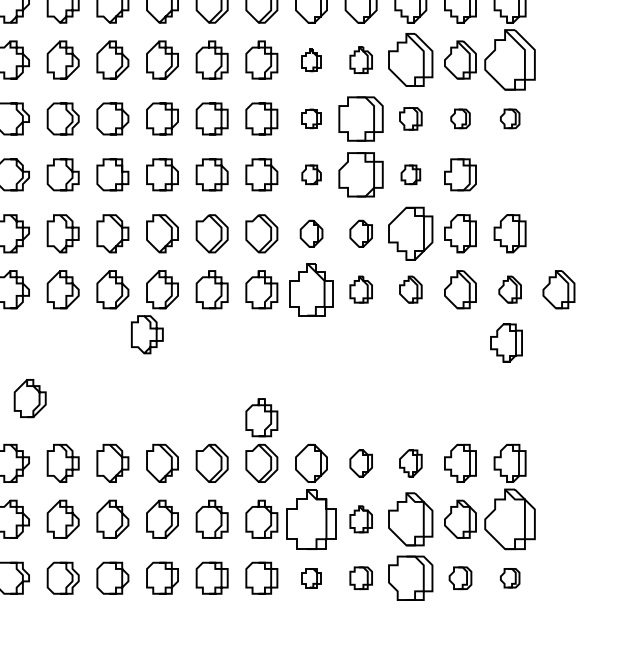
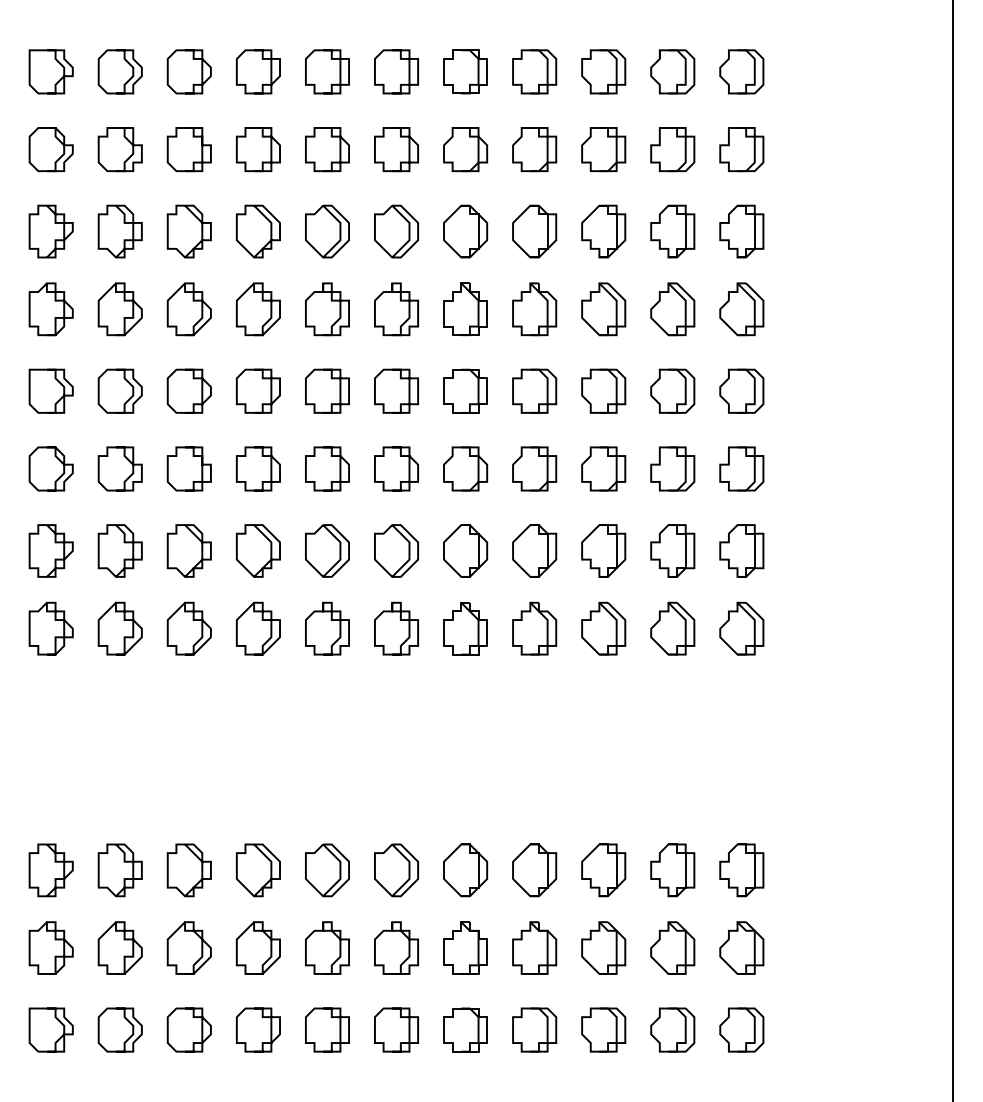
part: (311, 60) -> (465, 309), size x1.67
part: (361, 60) -> (534, 309), size x1.43
part: (410, 60) -> (603, 309), size x0.71
part: (509, 60) -> (741, 309), size x0.62
part: (311, 118) -> (465, 390), size x1.67
part: (361, 118) -> (534, 390), size x0.71
part: (410, 118) -> (603, 390), size x1.43
part: (460, 118) -> (672, 390), size x1.67
part: (509, 118) -> (741, 390), size x1.67
part: (311, 174) -> (465, 468), size x1.67
part: (361, 174) -> (534, 468), size x0.71
part: (410, 174) -> (603, 468), size x1.67
part: (509, 174) -> (741, 468), added
part: (311, 233) -> (465, 550), size x1.43
part: (361, 233) -> (534, 550), size x1.43
part: (410, 233) -> (603, 550), size x0.71
part: (311, 289) -> (465, 628), size x0.71
part: (361, 289) -> (534, 628), size x1.43
part: (410, 289) -> (603, 628), size x1.43
part: (509, 289) -> (741, 628), size x1.43
part: (558, 289) -> (809, 628), removed
curve: (149, 329) -> (240, 683), removed
part: (506, 342) -> (736, 702), removed
curve: (38, 398) -> (86, 779), removed
curve: (264, 411) -> (400, 798), removed
part: (361, 463) -> (534, 870), size x1.43
part: (410, 463) -> (603, 870), size x1.43
part: (311, 518) -> (465, 947), size x0.62
part: (361, 518) -> (534, 947), size x1.43
part: (410, 518) -> (603, 947), size x0.71
part: (509, 518) -> (741, 947), size x0.62
part: (311, 577) -> (465, 1029), size x1.67
part: (361, 577) -> (534, 1029), size x1.43
part: (410, 577) -> (603, 1029), size x0.71
part: (460, 577) -> (672, 1029), size x1.43
part: (509, 577) -> (741, 1029), size x1.67

